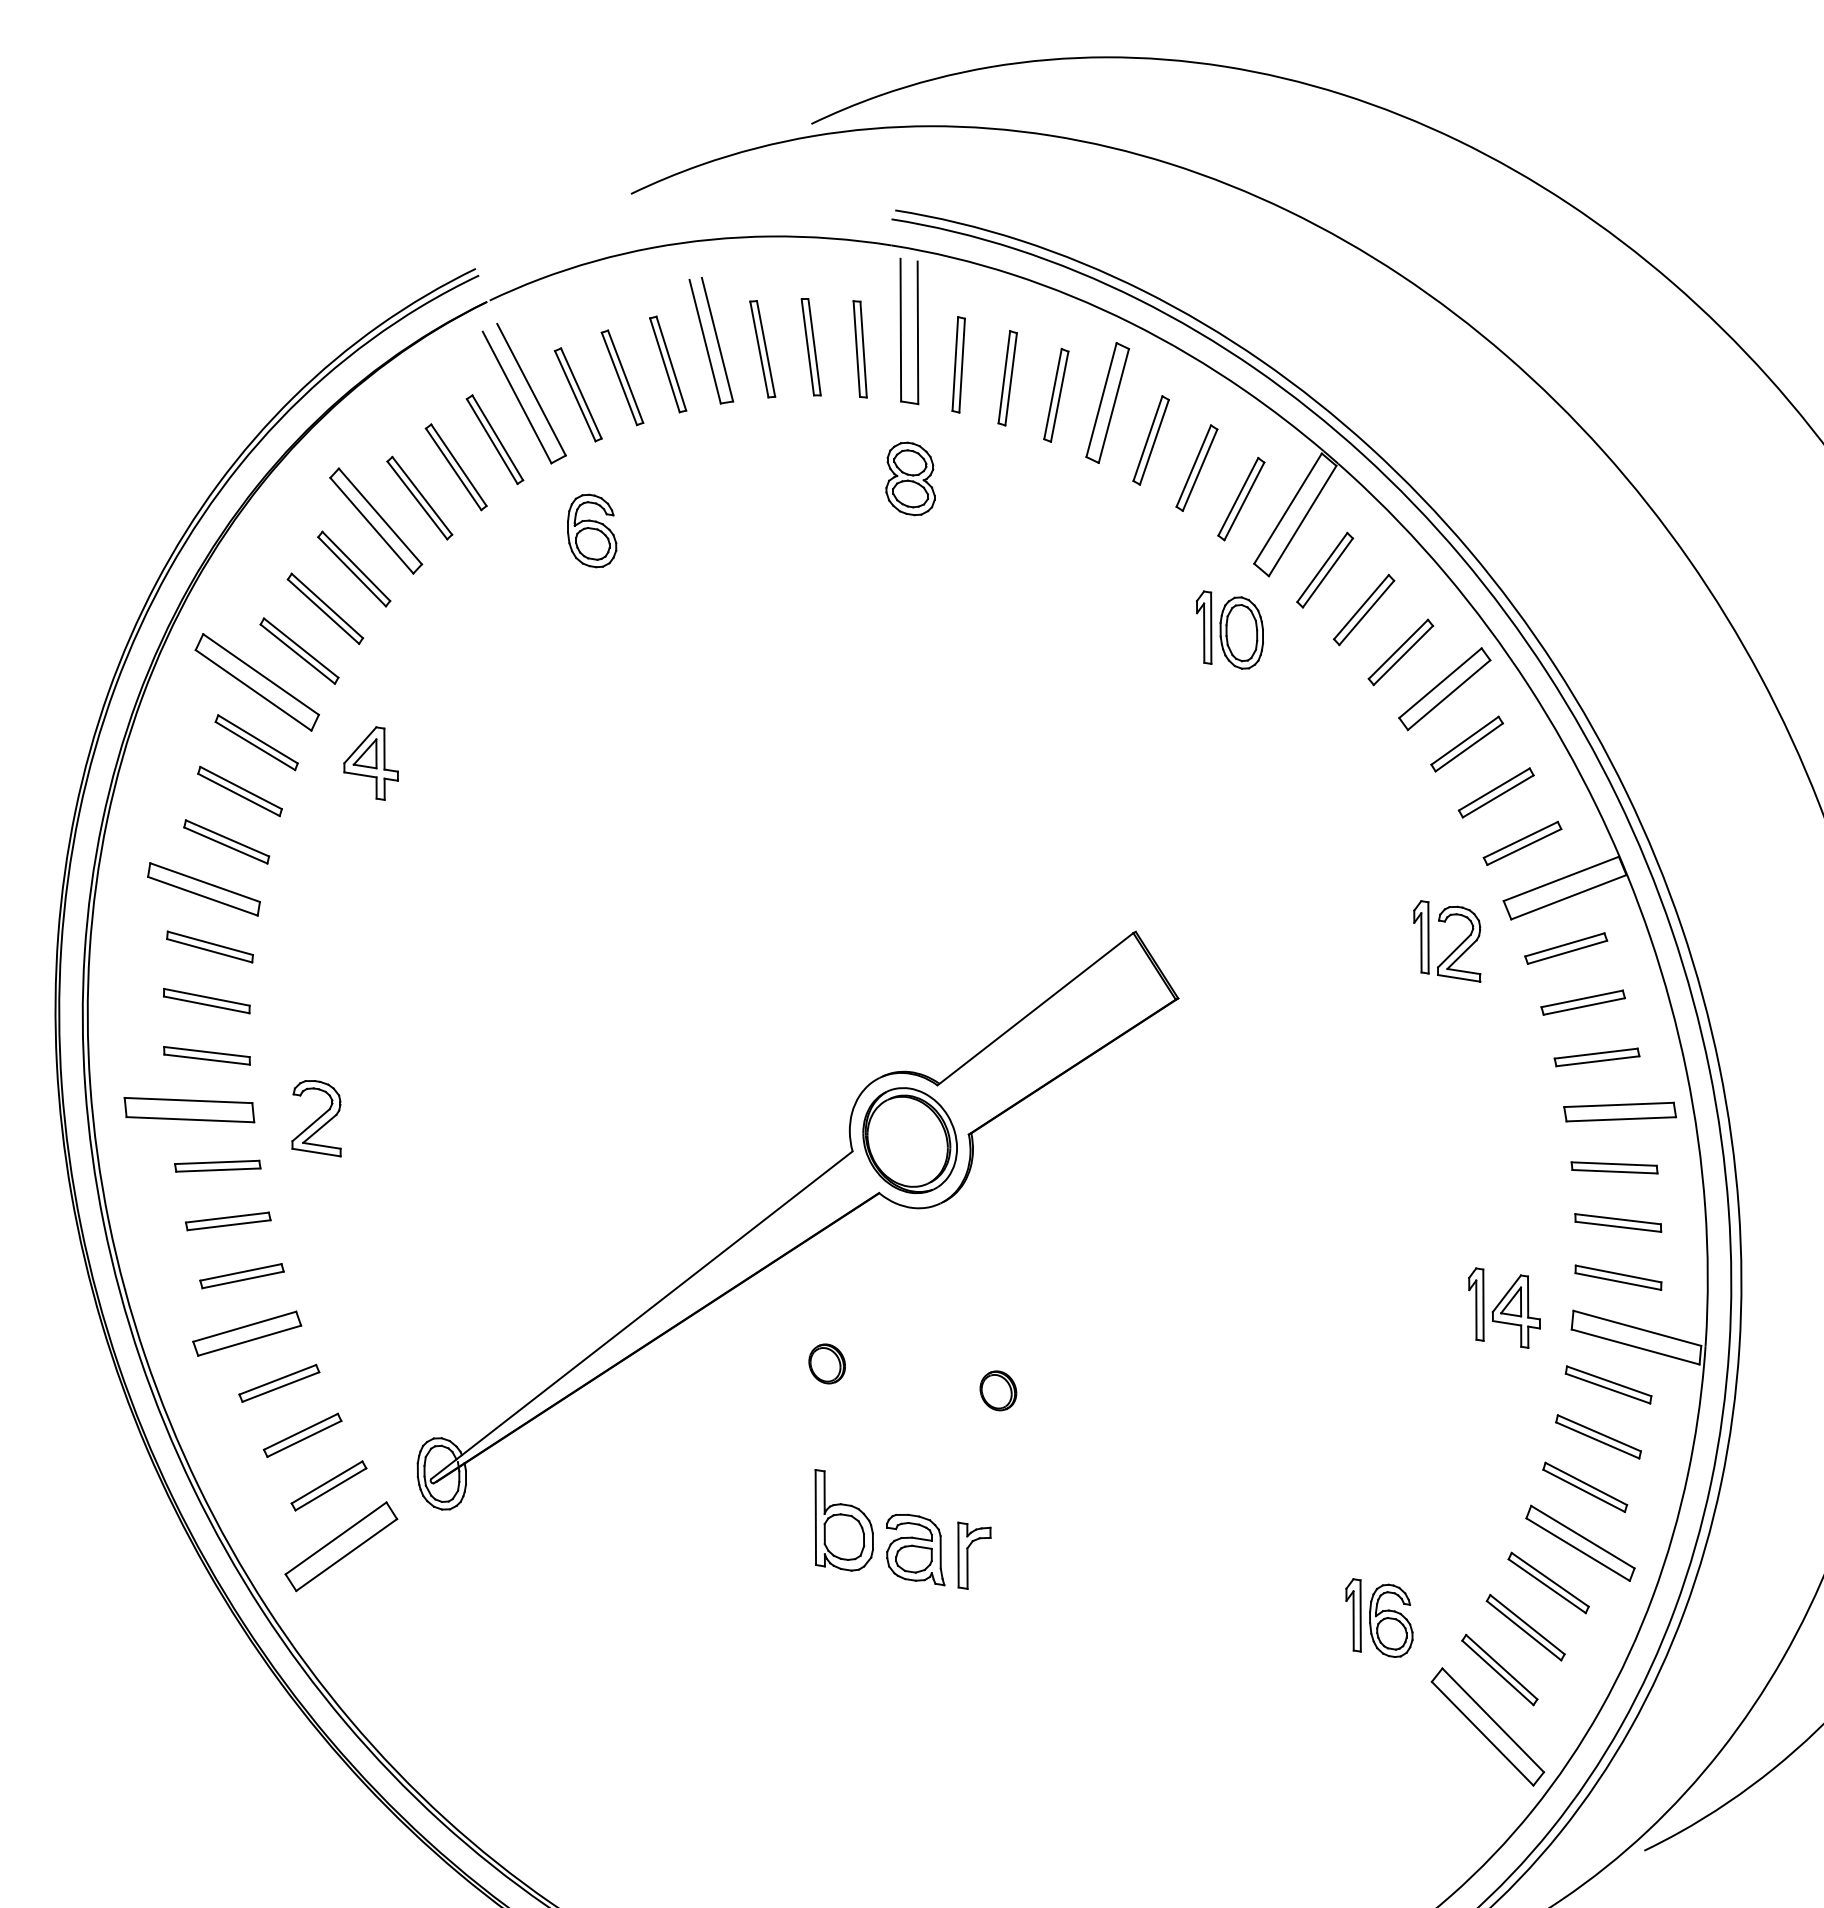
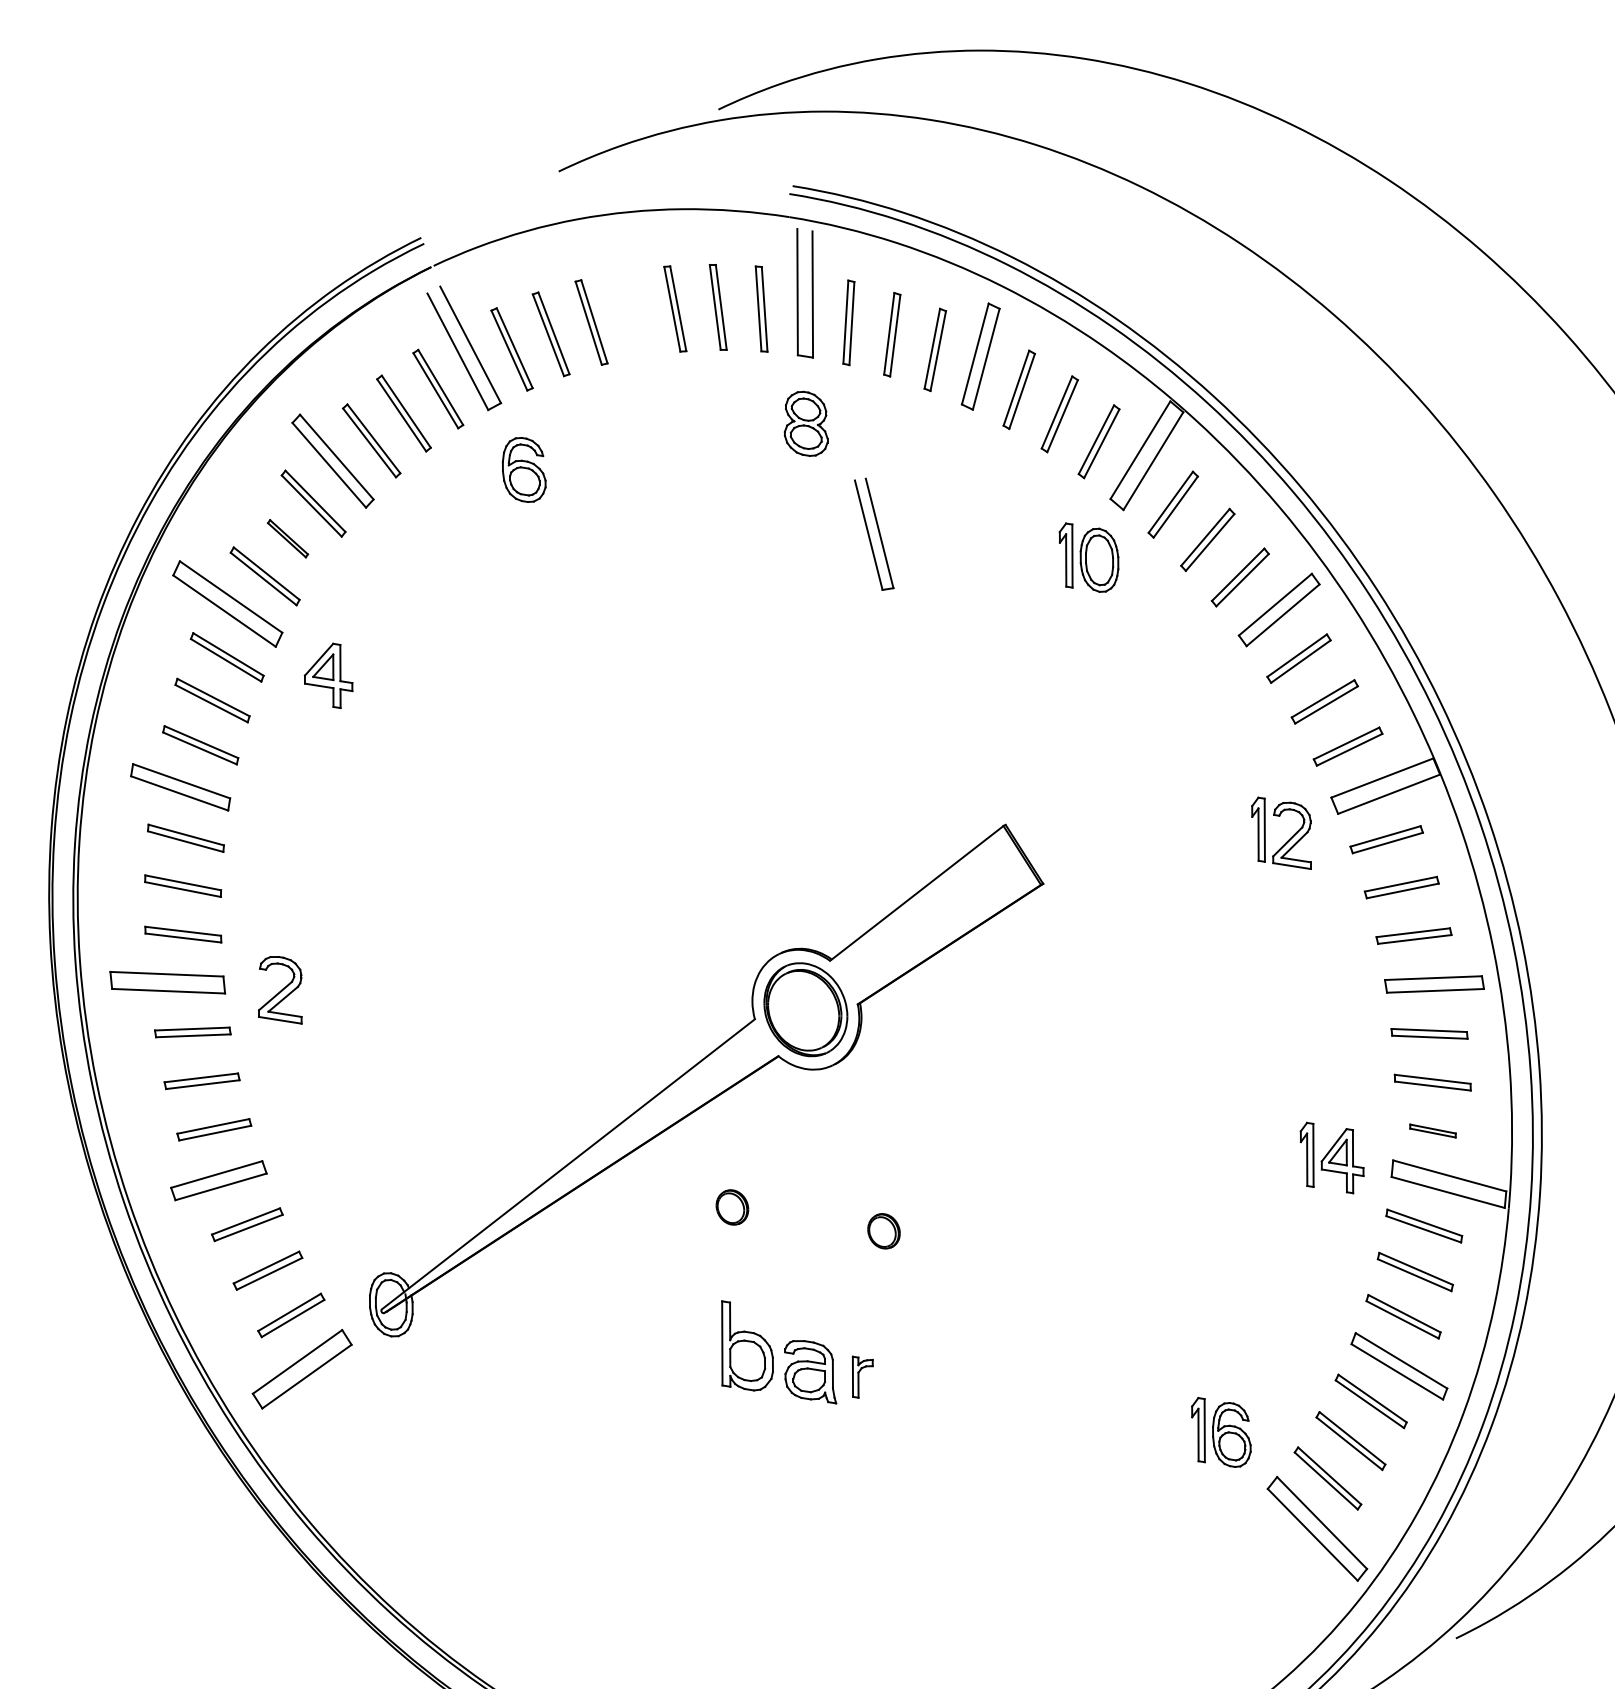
part: (711, 340) -> (874, 534), moved
part: (324, 608) -> (287, 538), size x0.6
part: (1618, 1277) -> (1433, 1130), size x0.6
part: (974, 1555) -> (862, 1377), size x0.7

